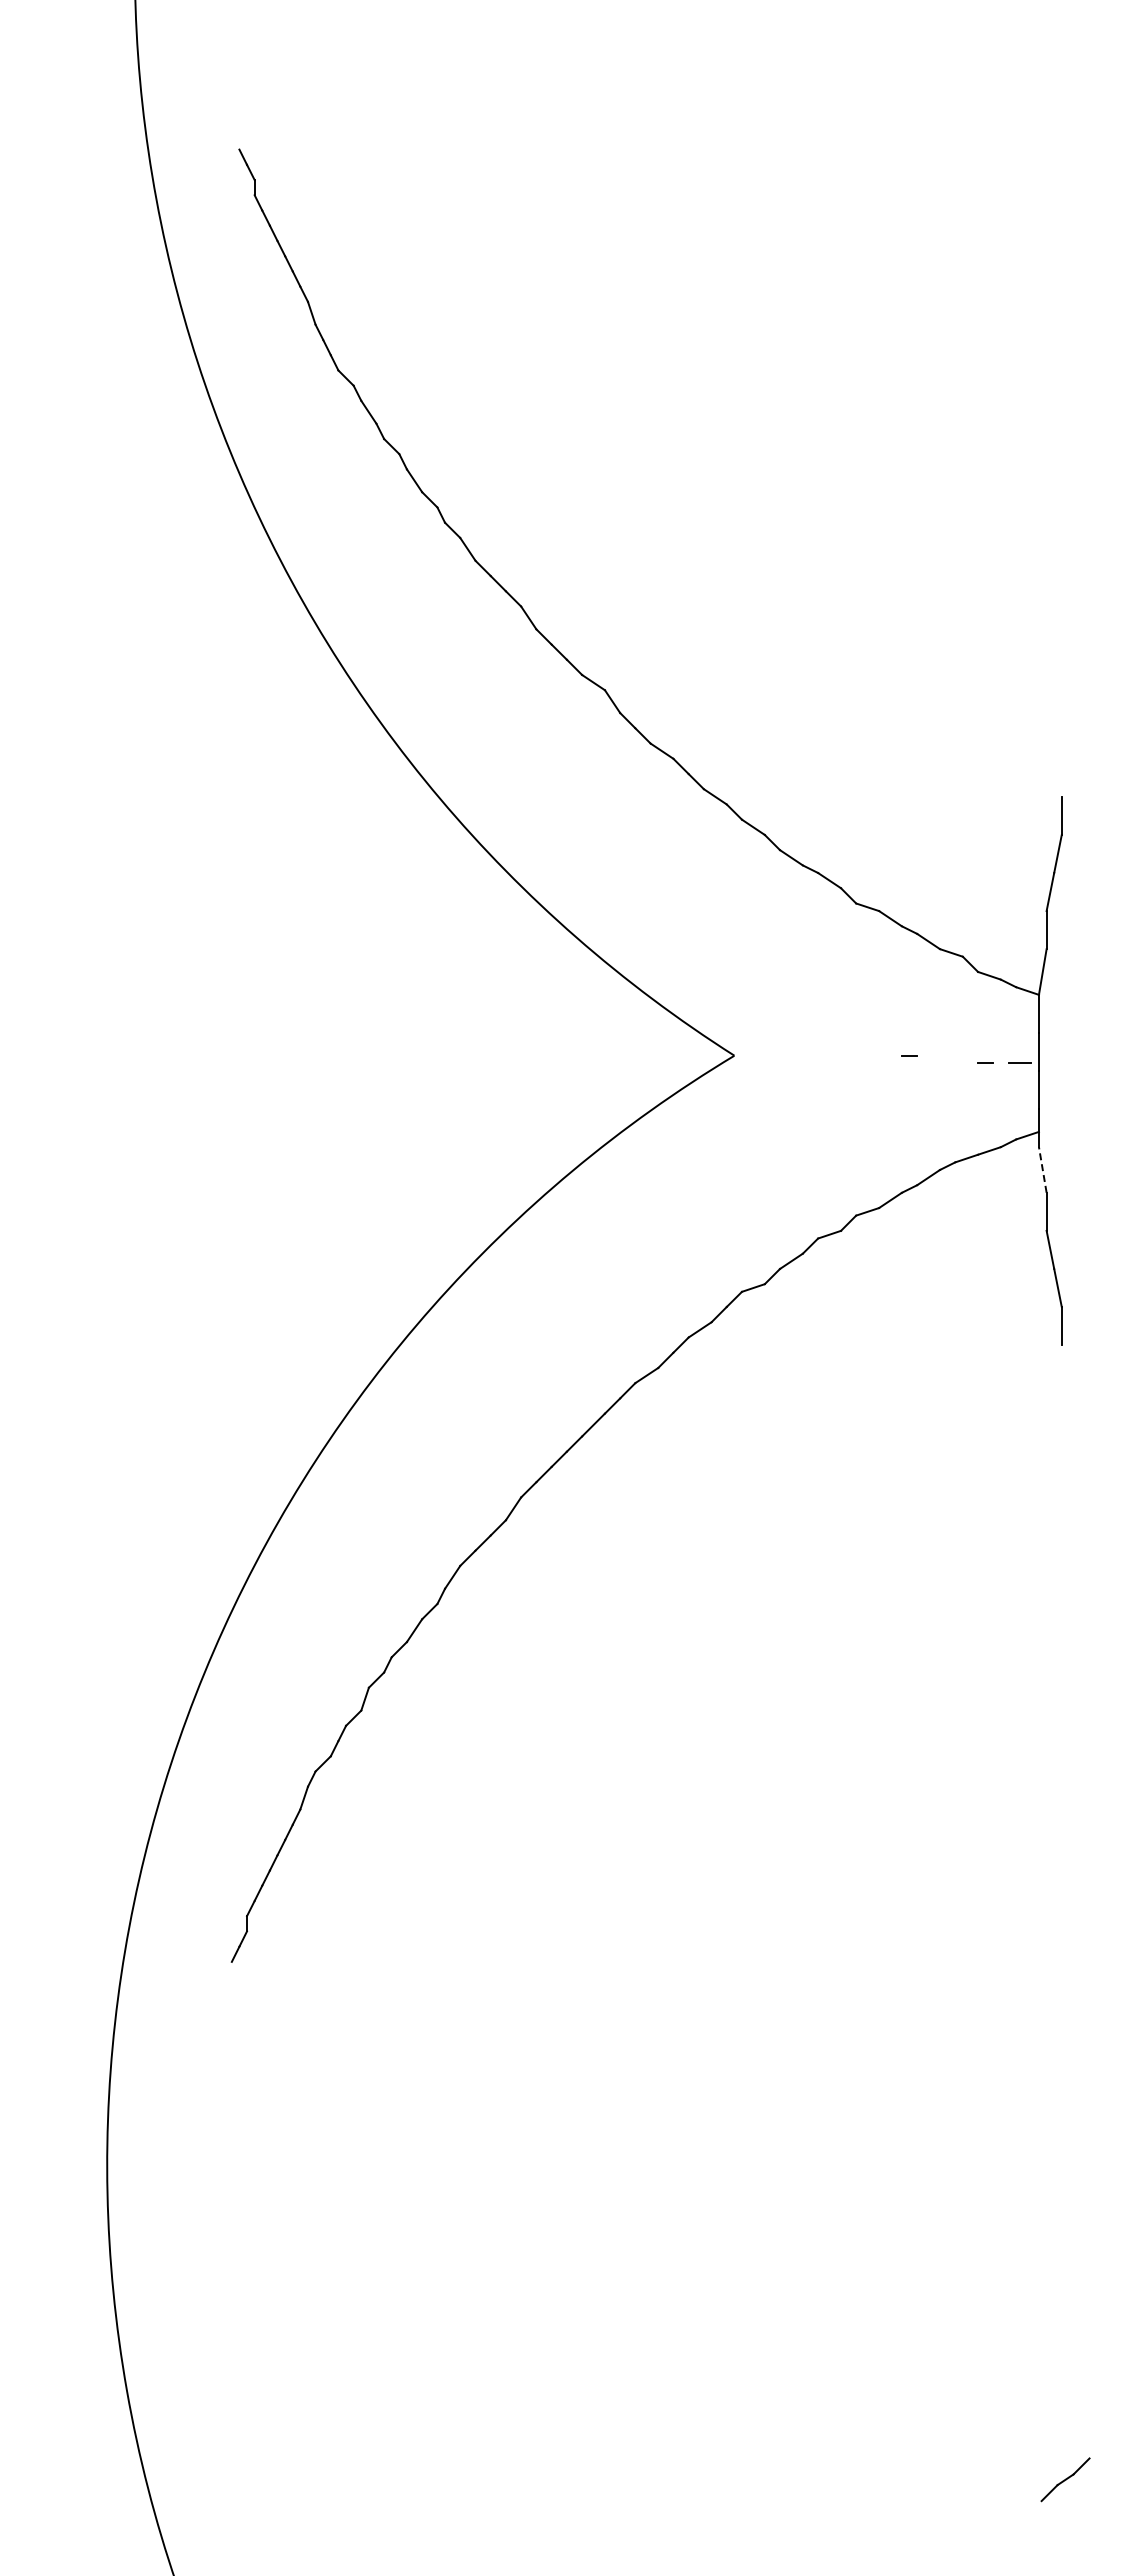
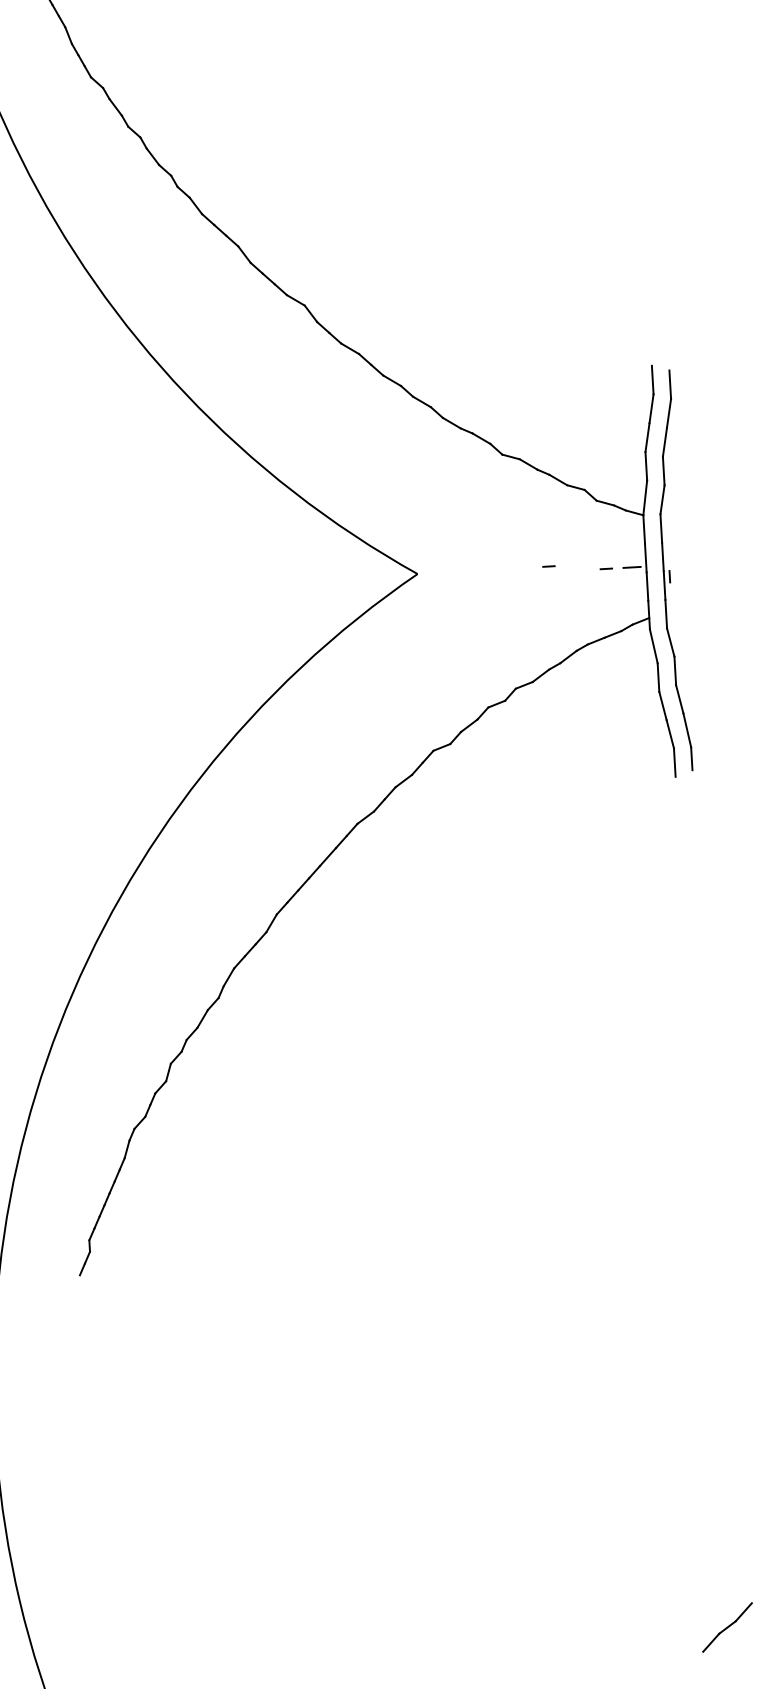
part: (1072, 1070) -> (671, 570), added
line: (1042, 1169) -> (653, 646), dashed -> solid
part: (1065, 2479) -> (727, 1627), size x1.43

